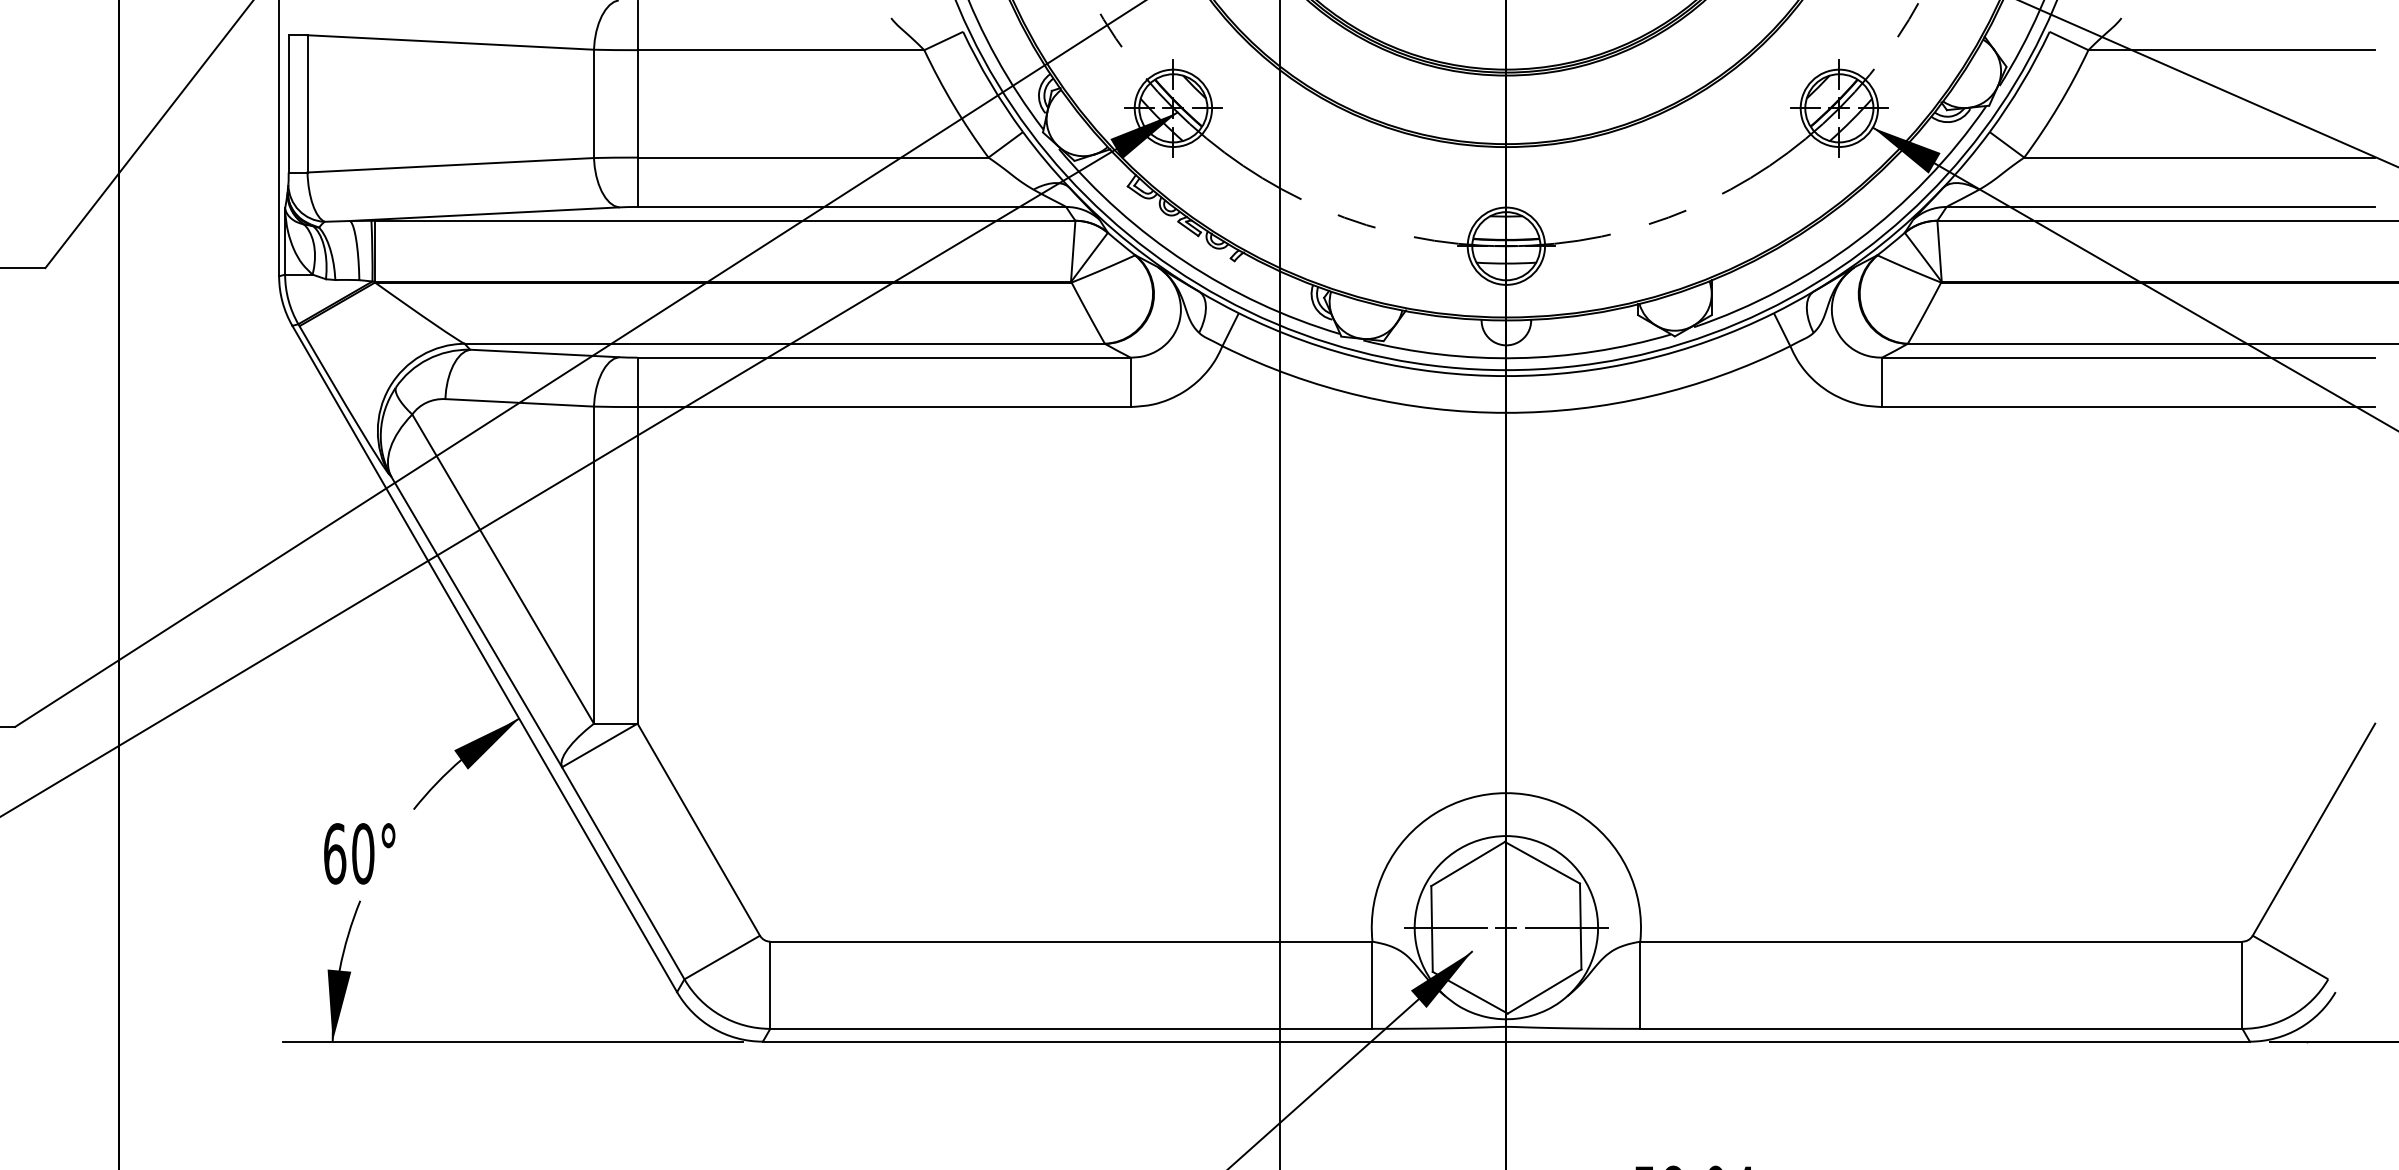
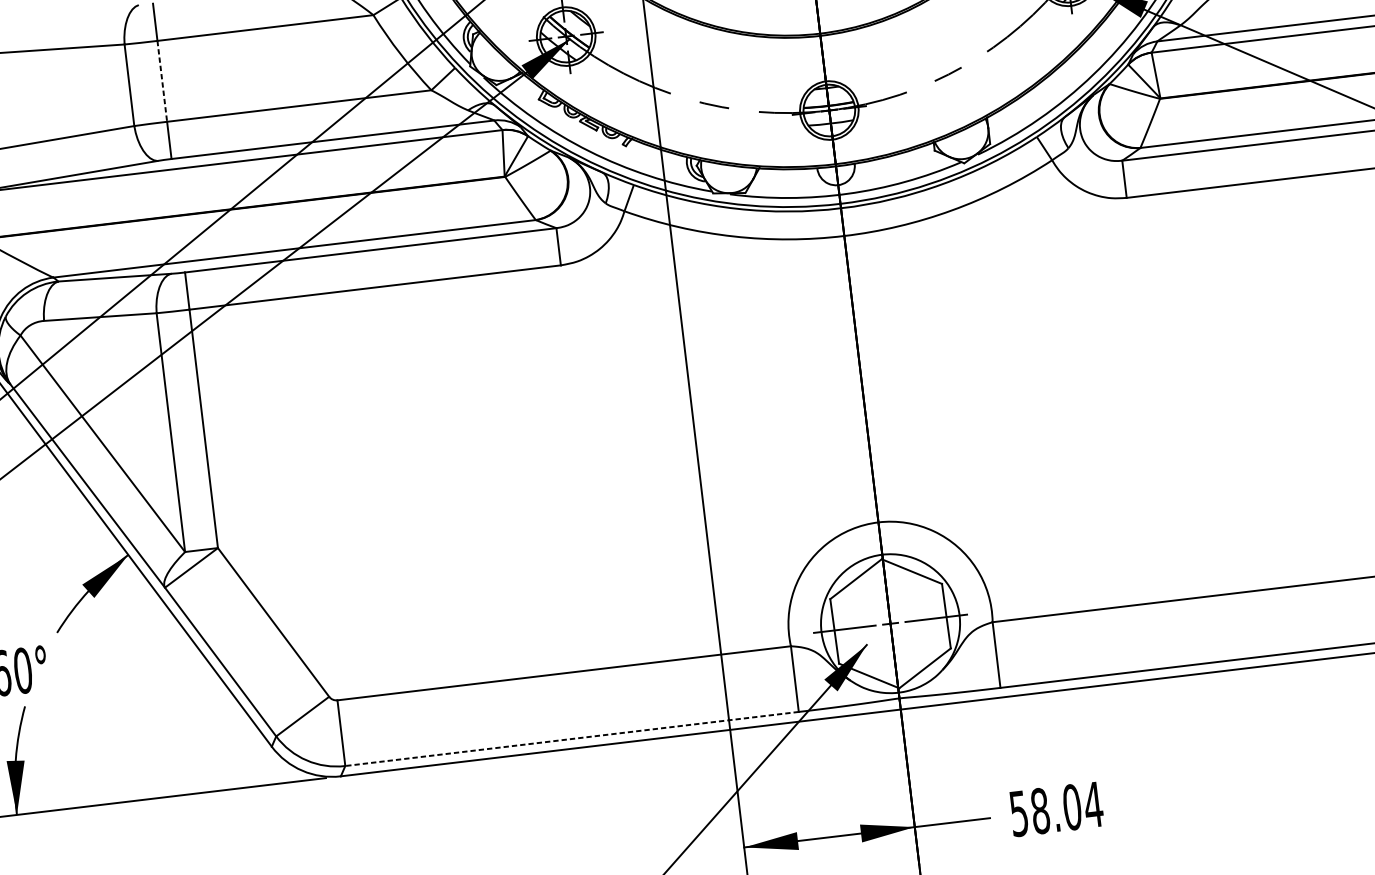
line: (637, 103) -> (162, 81), solid -> dashed
line: (1070, 1028) -> (571, 738), solid -> dashed

